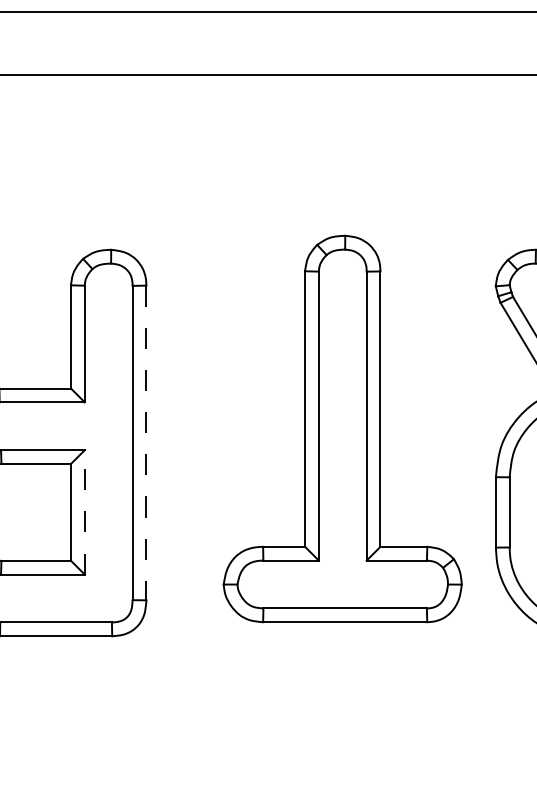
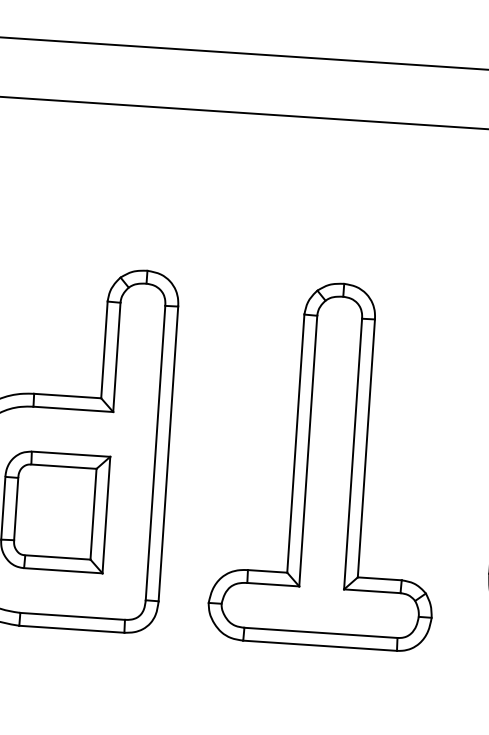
part: (342, 428) -> (329, 464), moved
line: (146, 443) -> (168, 454), dashed -> solid
line: (84, 511) -> (106, 514), dashed -> solid

